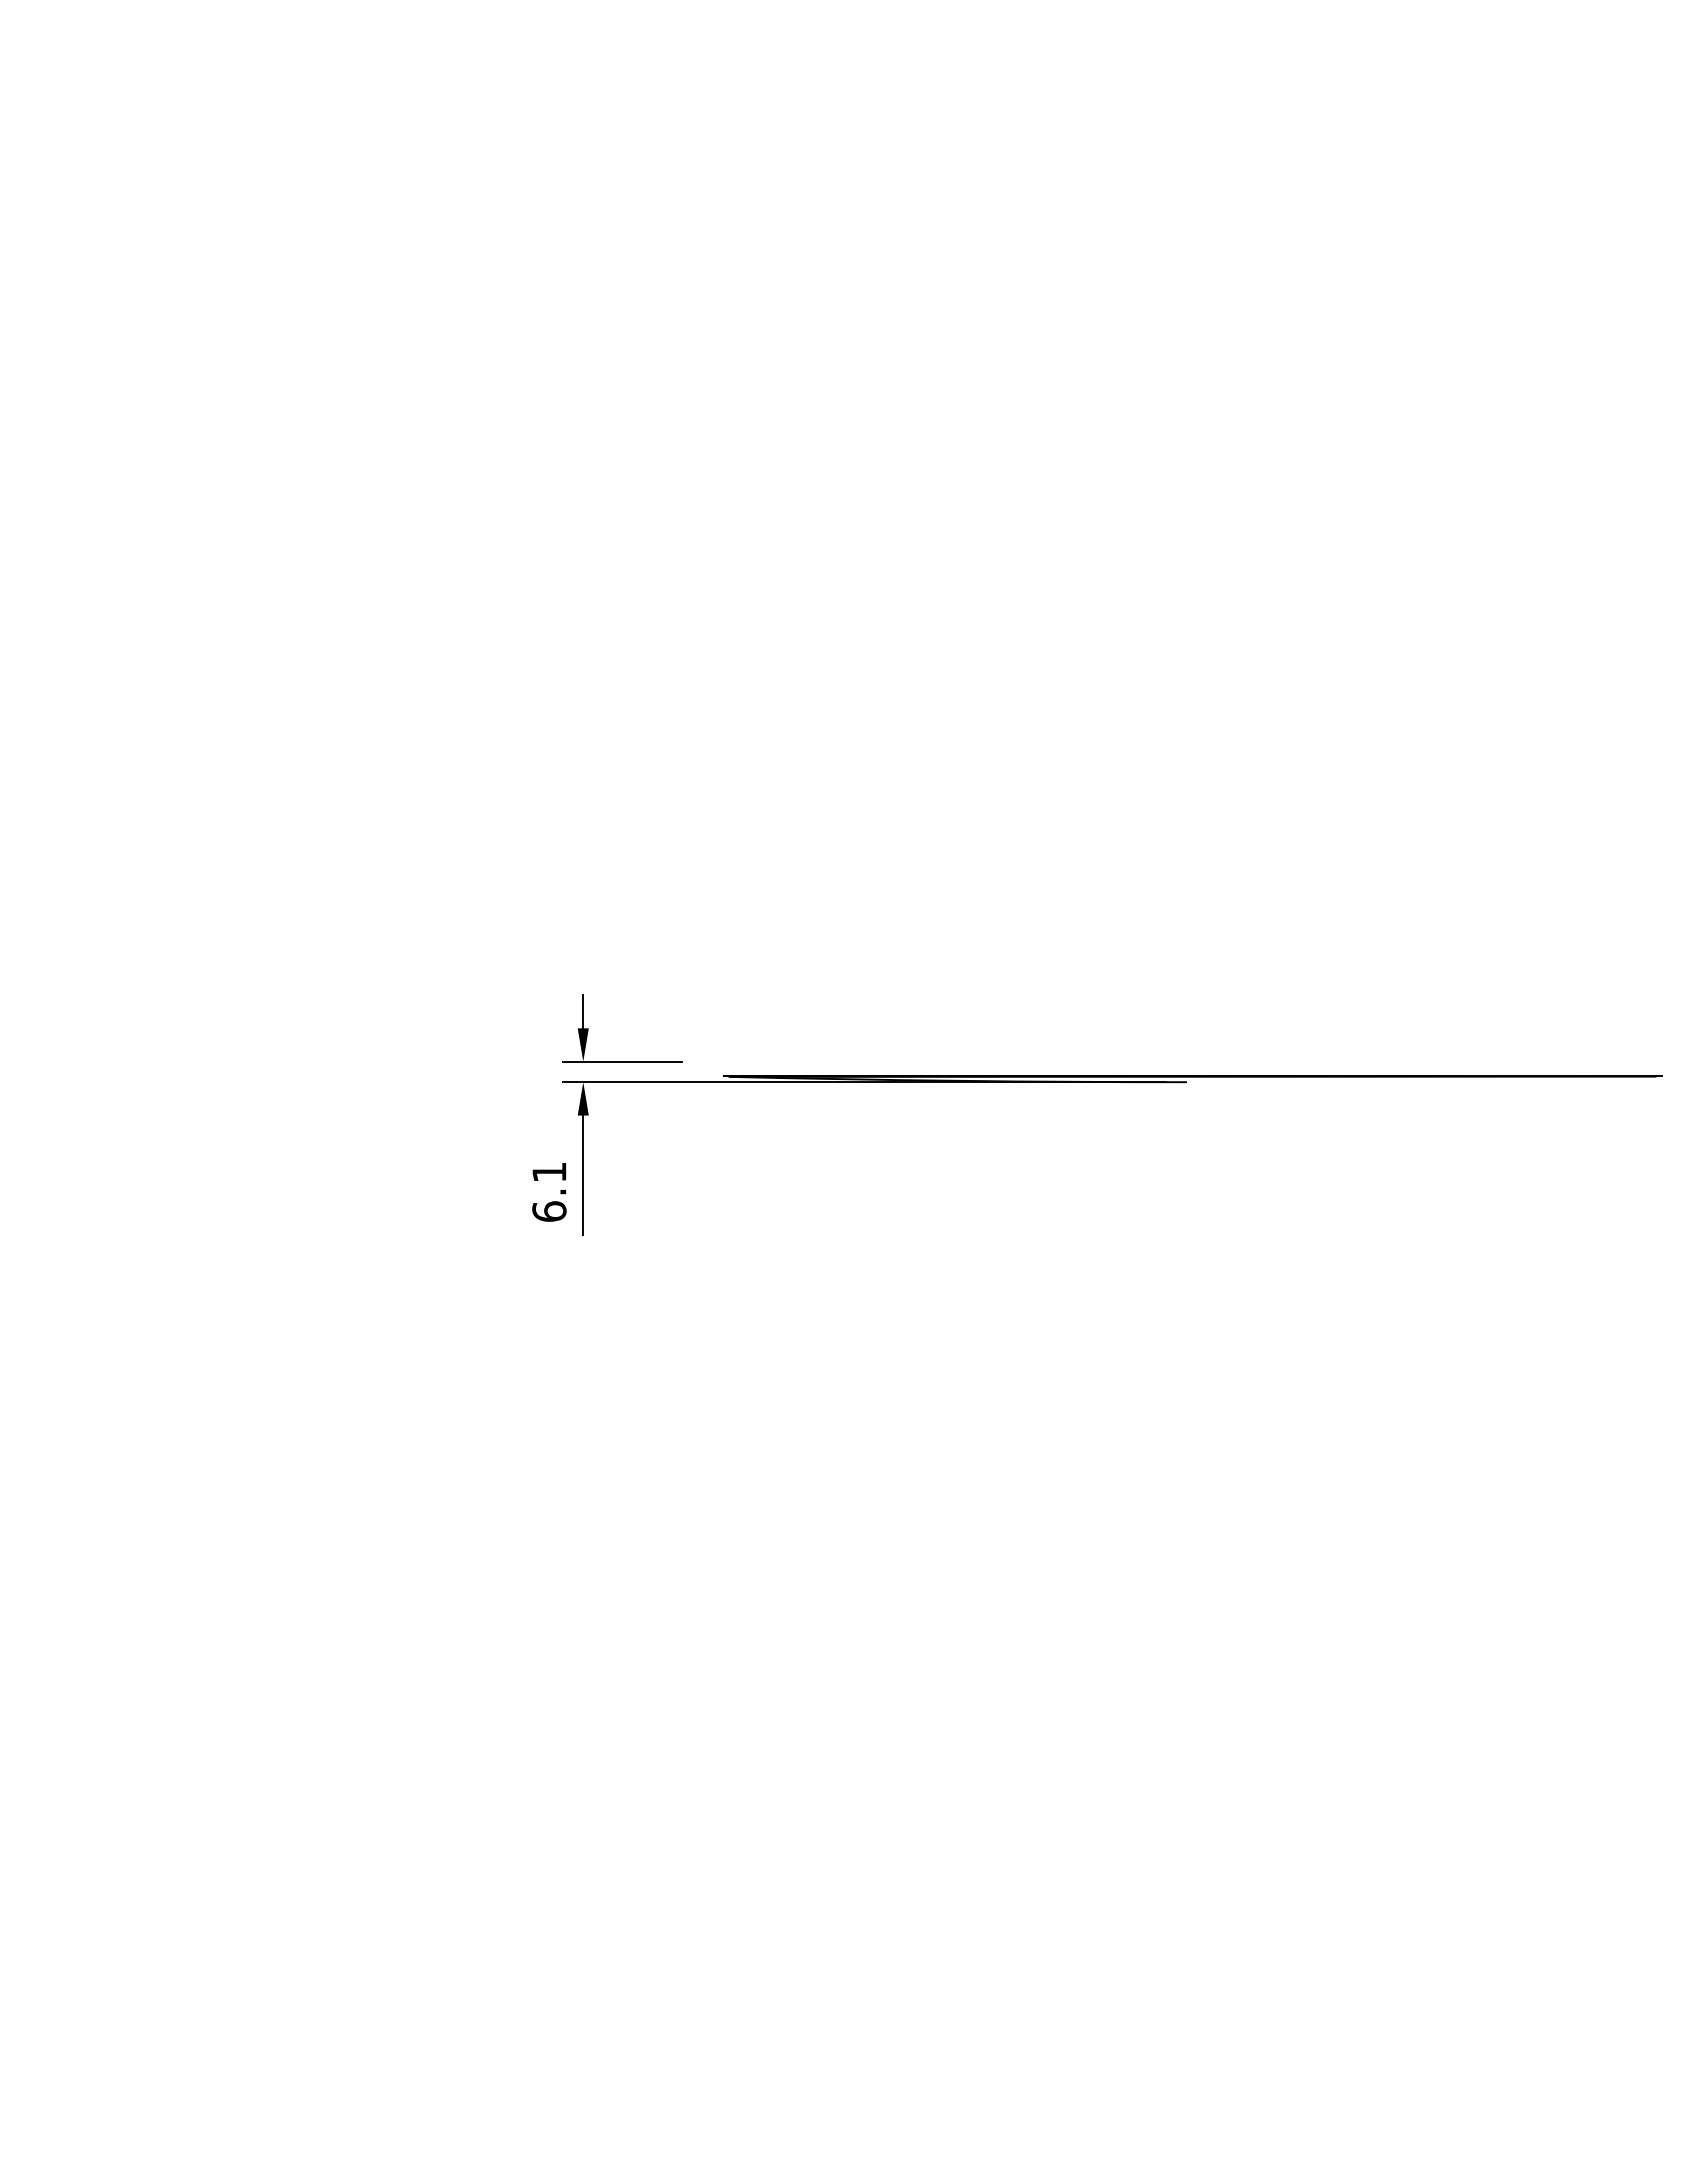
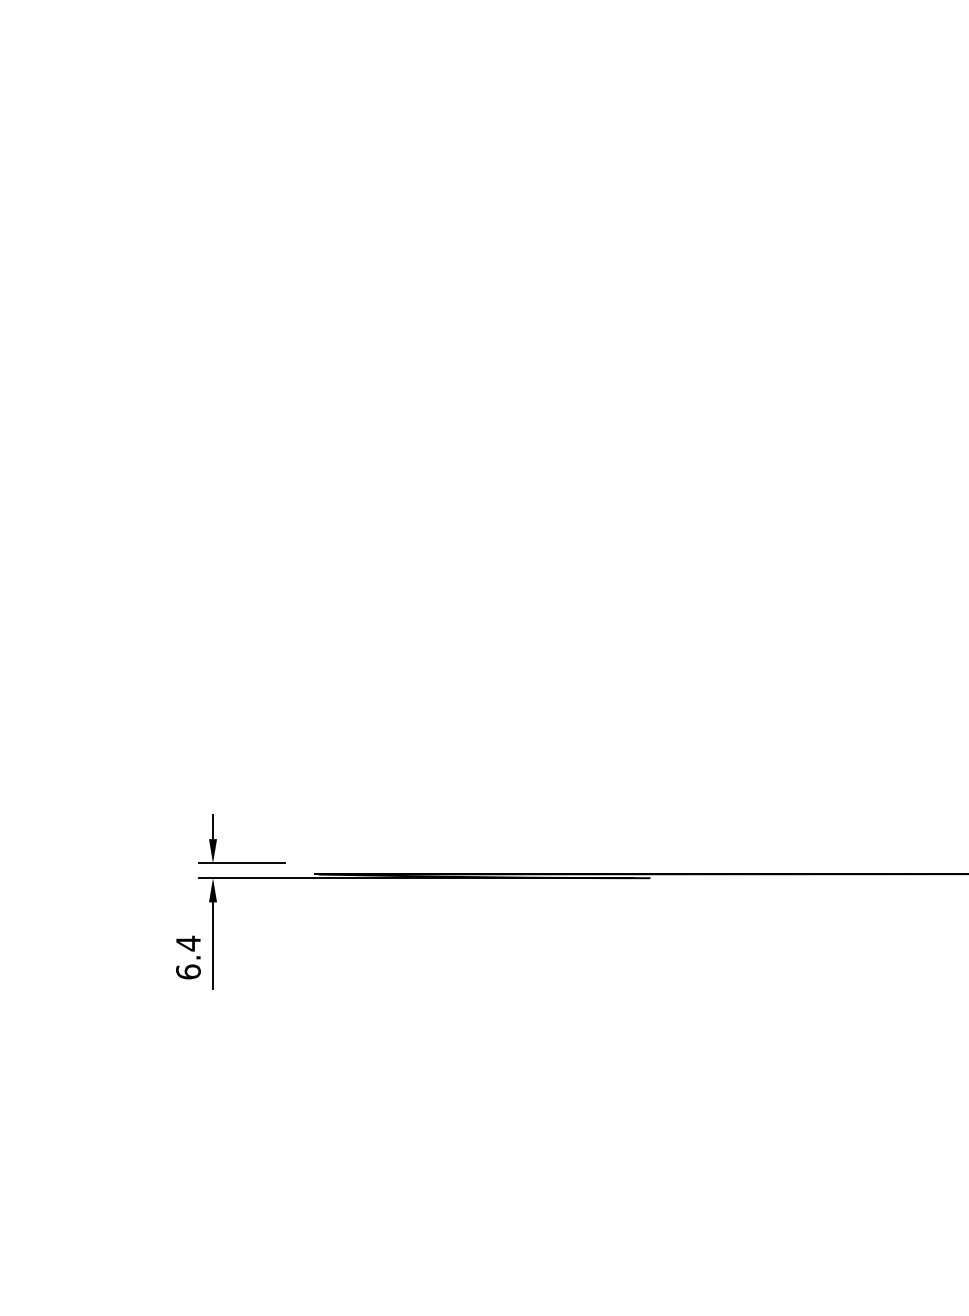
text: (549, 1172) -> (188, 943), 6.1 -> 6.4

